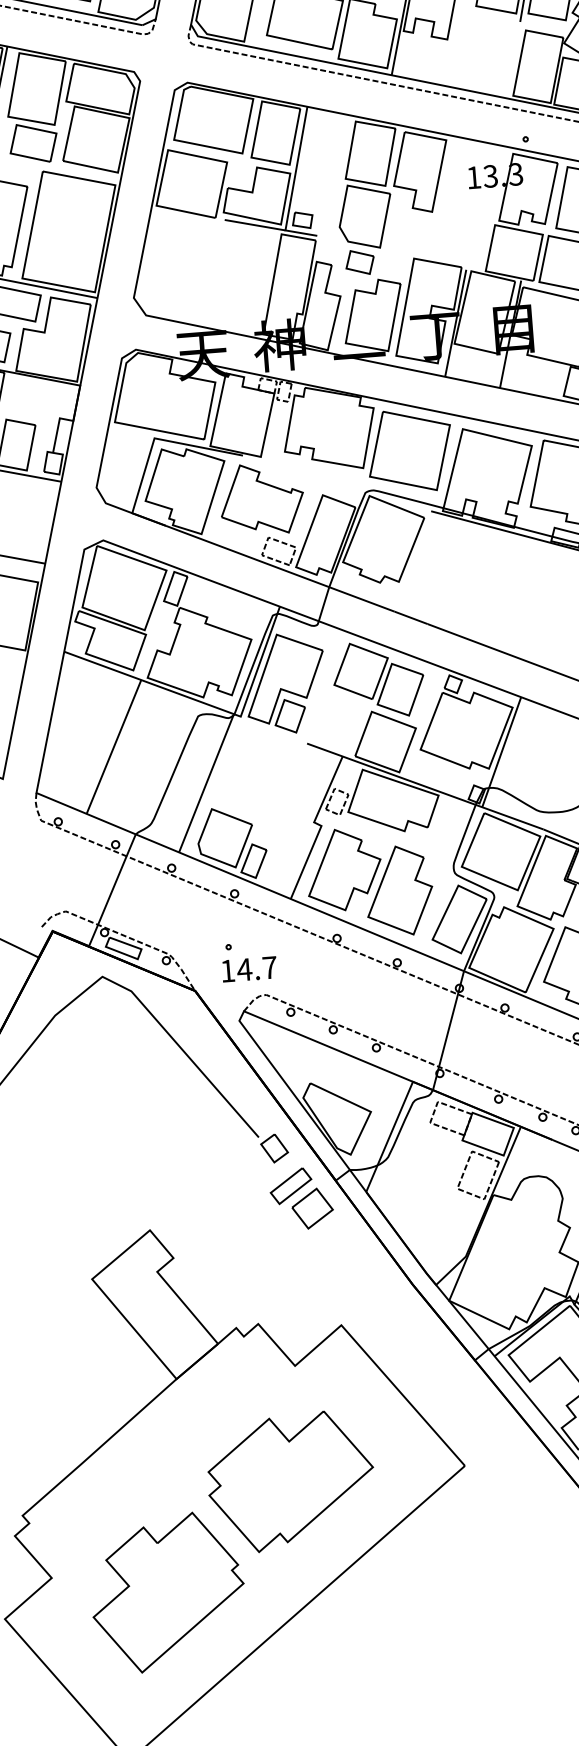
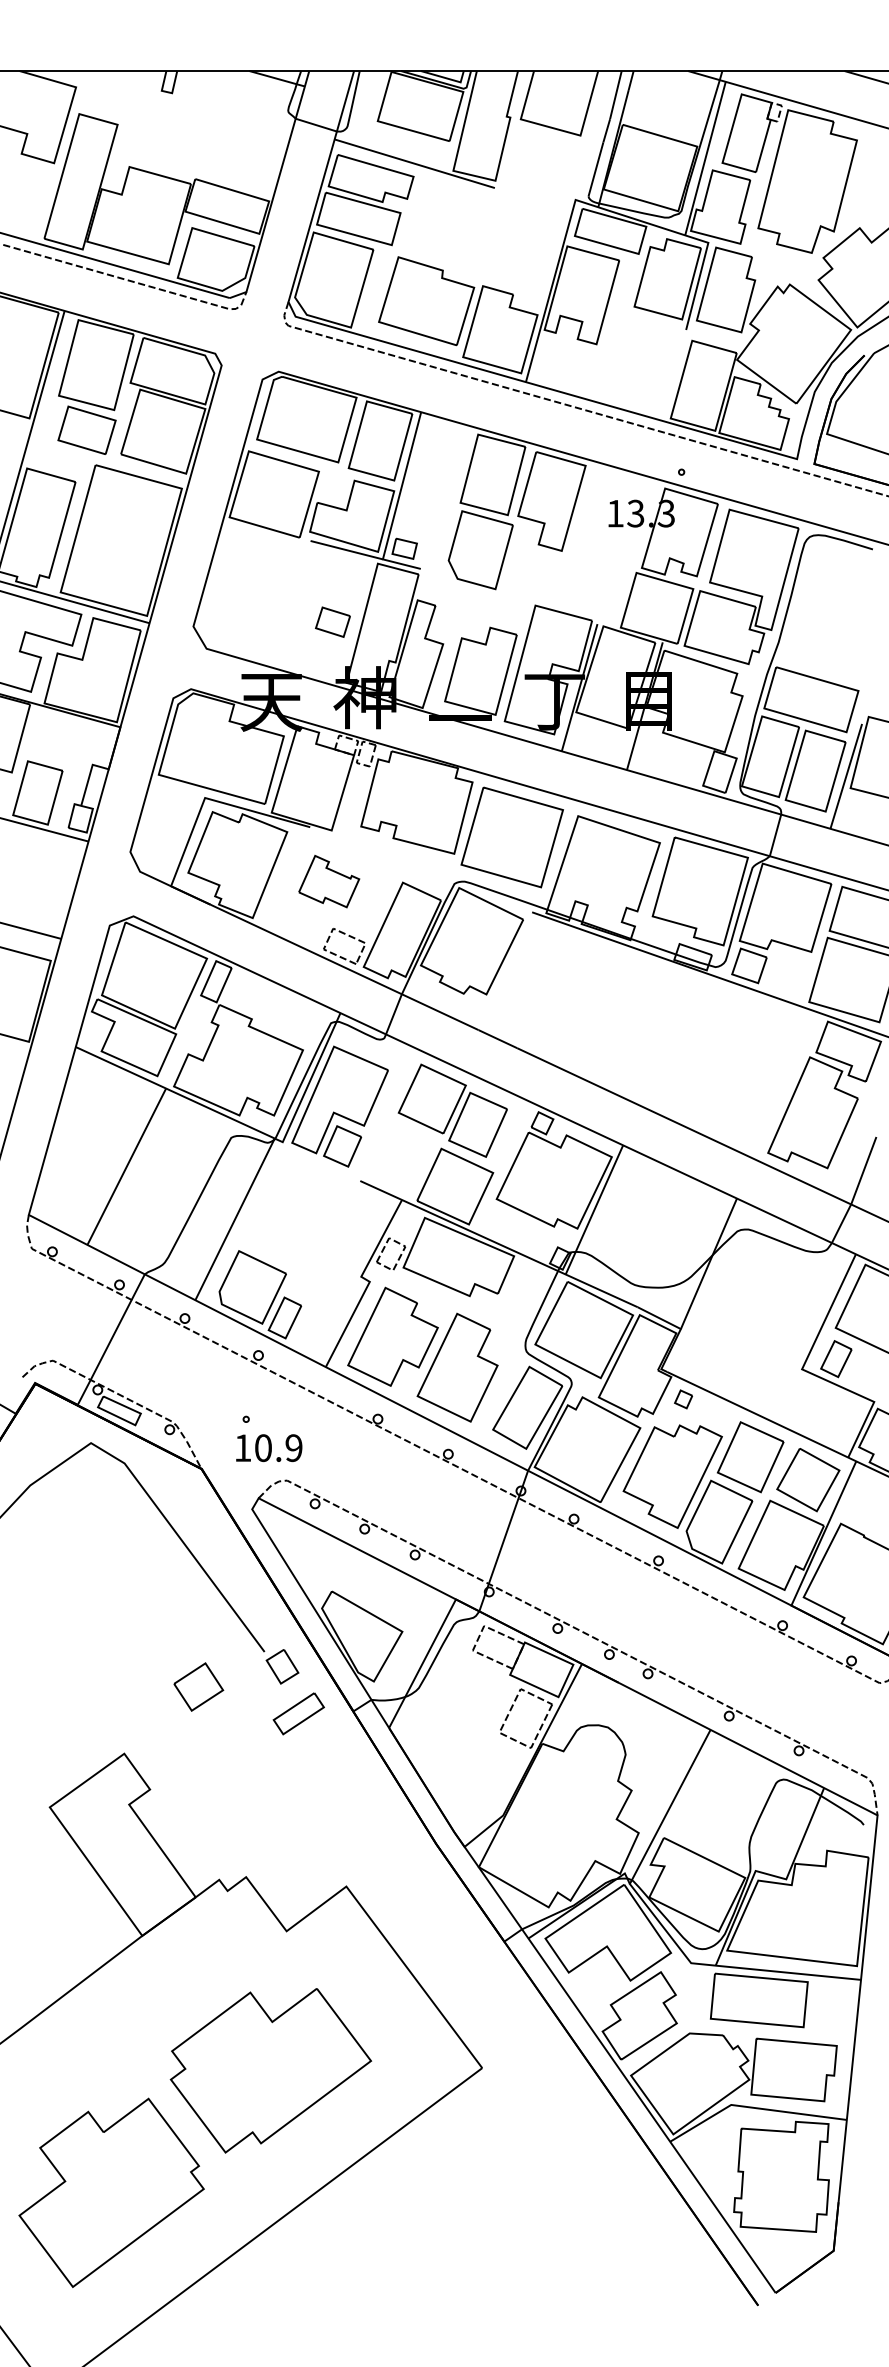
part: (359, 261) -> (332, 621), moved
part: (262, 499) -> (329, 881), size x0.6
text: (257, 969) -> (278, 1448), 14.7 -> 10.9
part: (312, 1208) -> (198, 1686), moved

